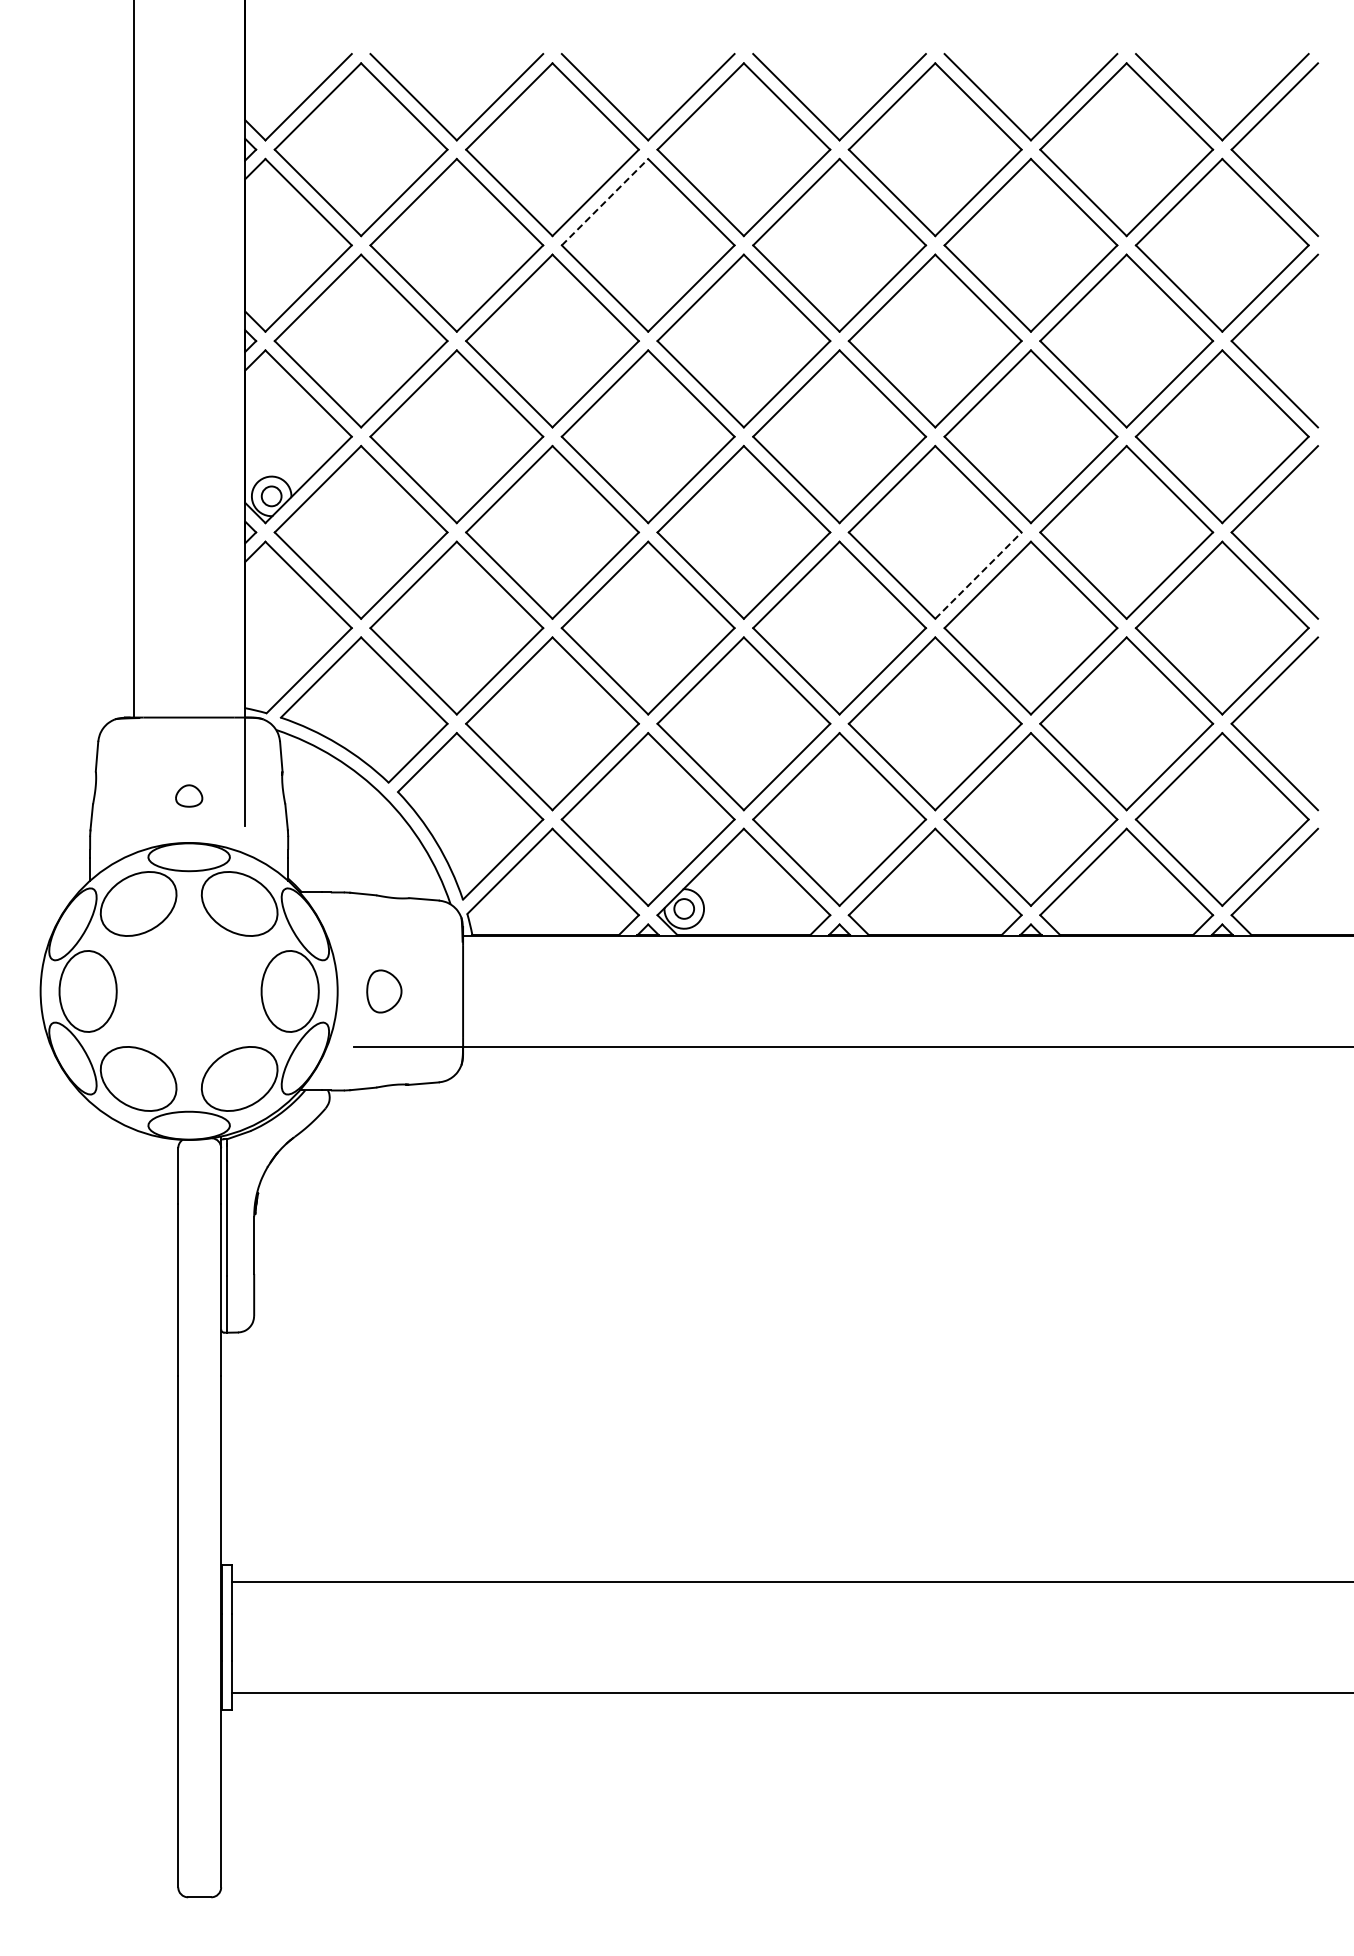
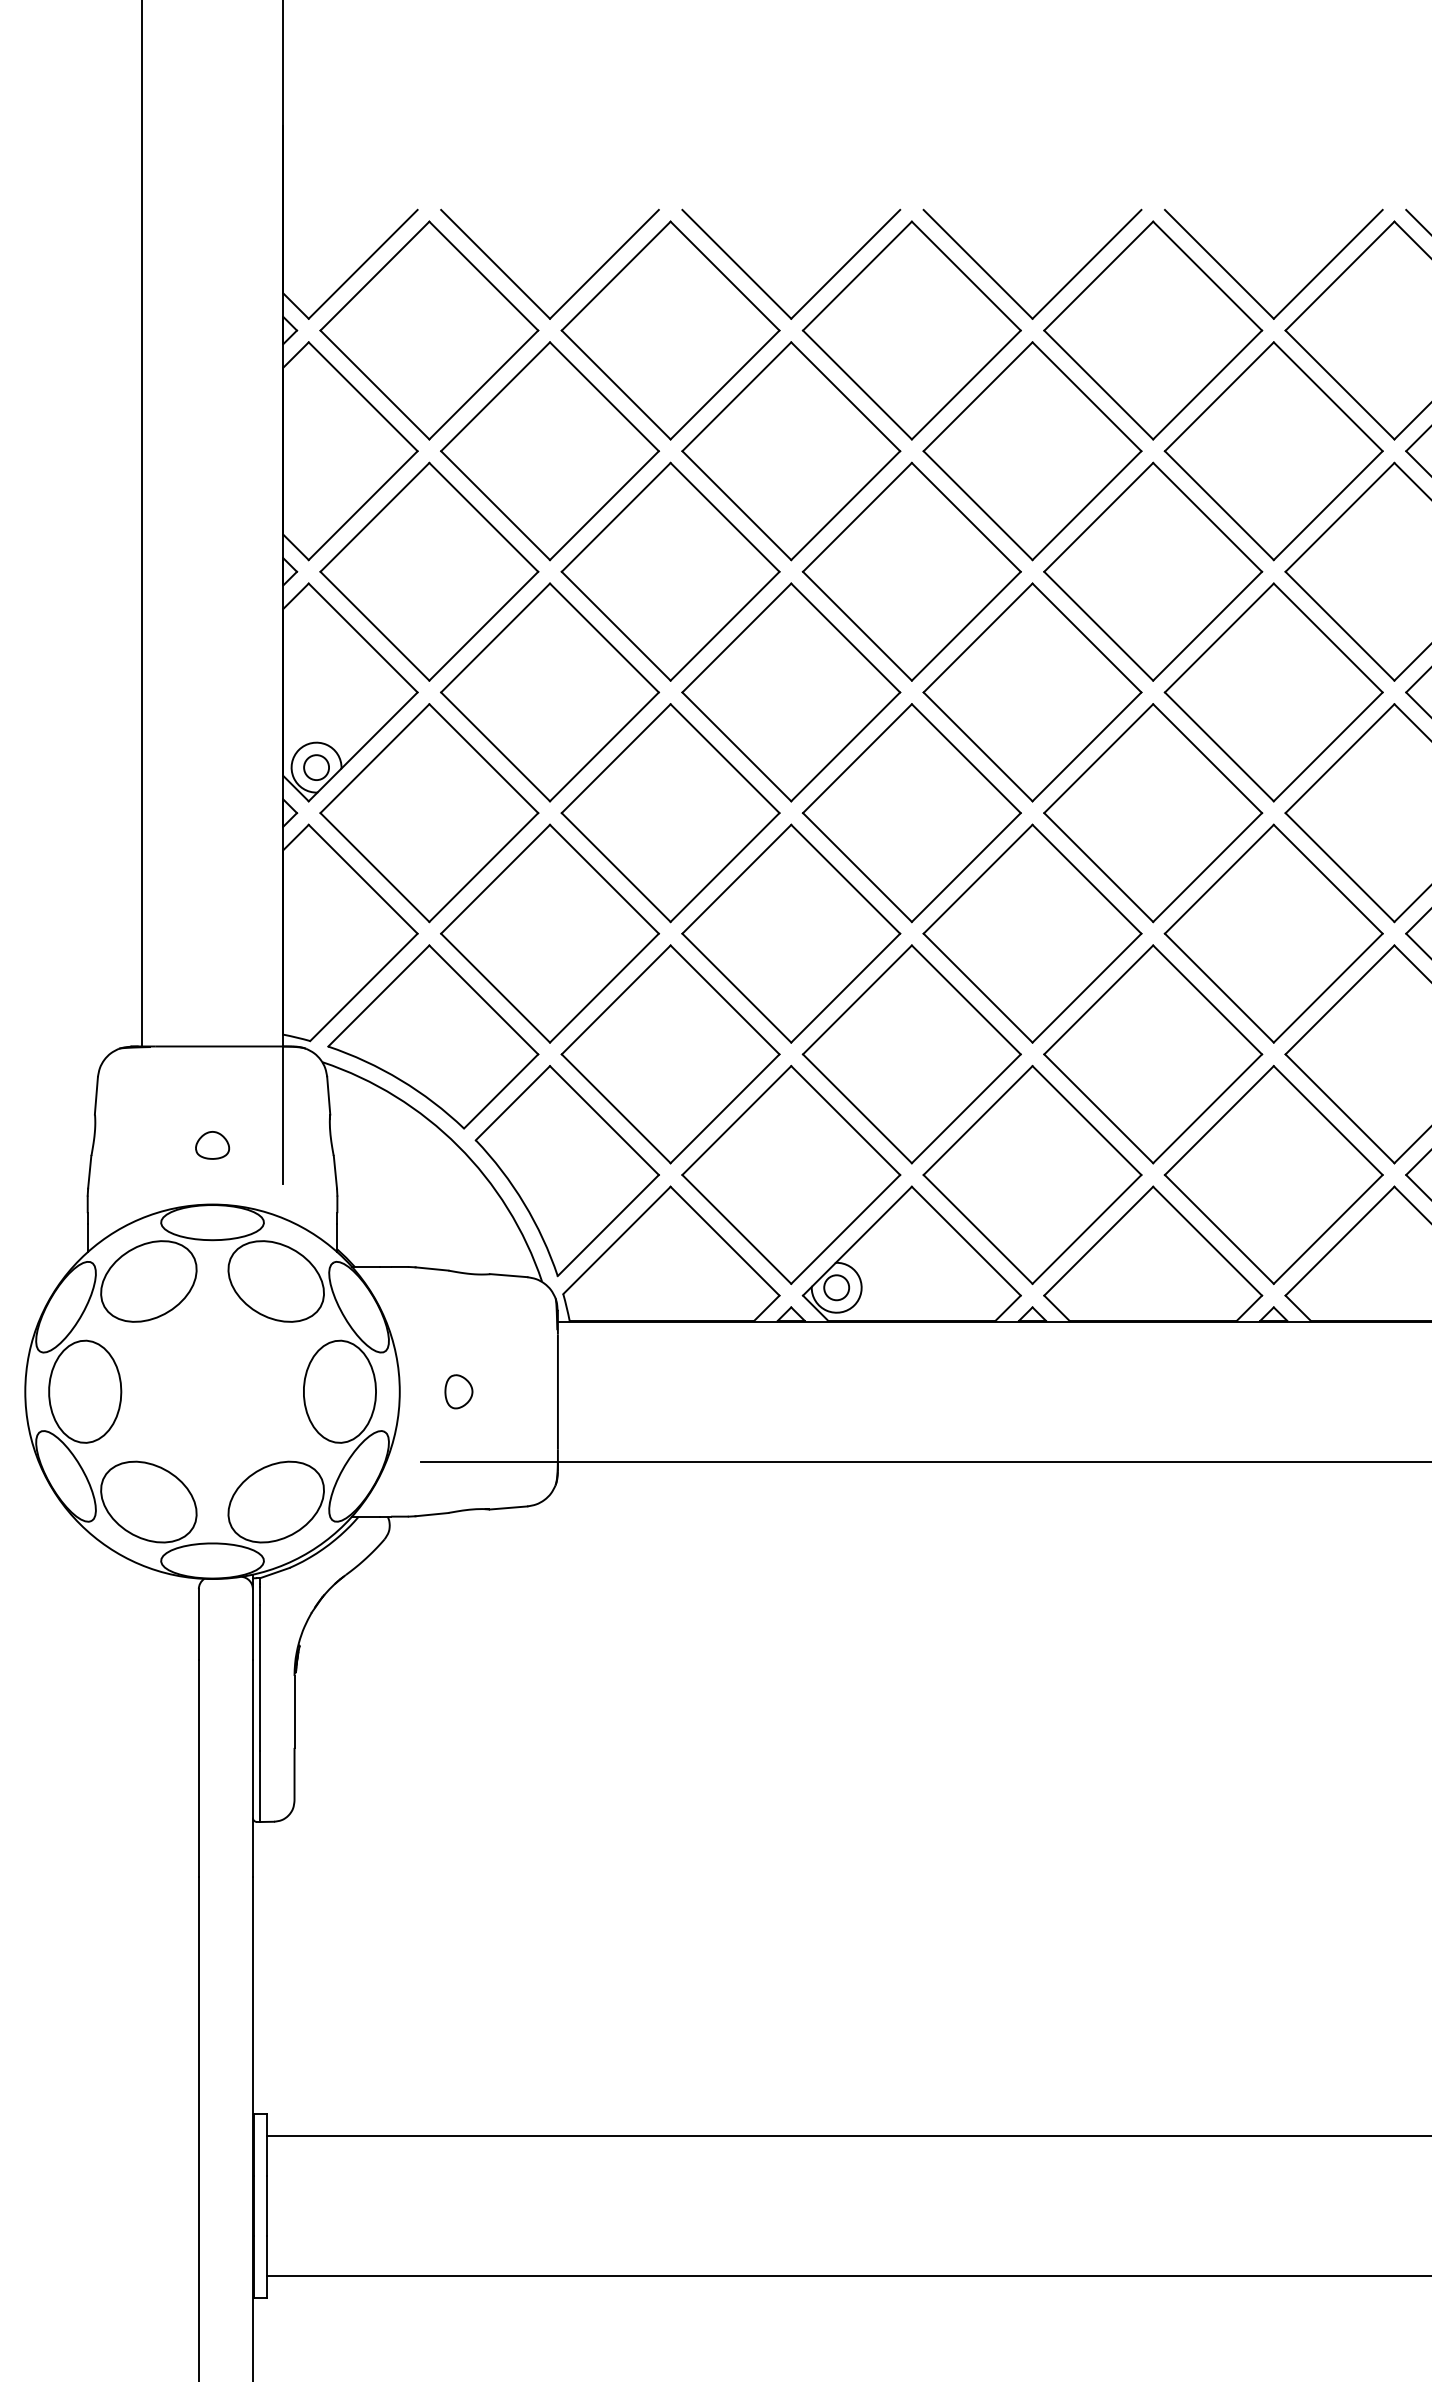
line: (605, 201) -> (737, 395), dashed -> solid
line: (978, 575) -> (1207, 867), dashed -> solid
part: (384, 991) -> (458, 1391), size x0.62

